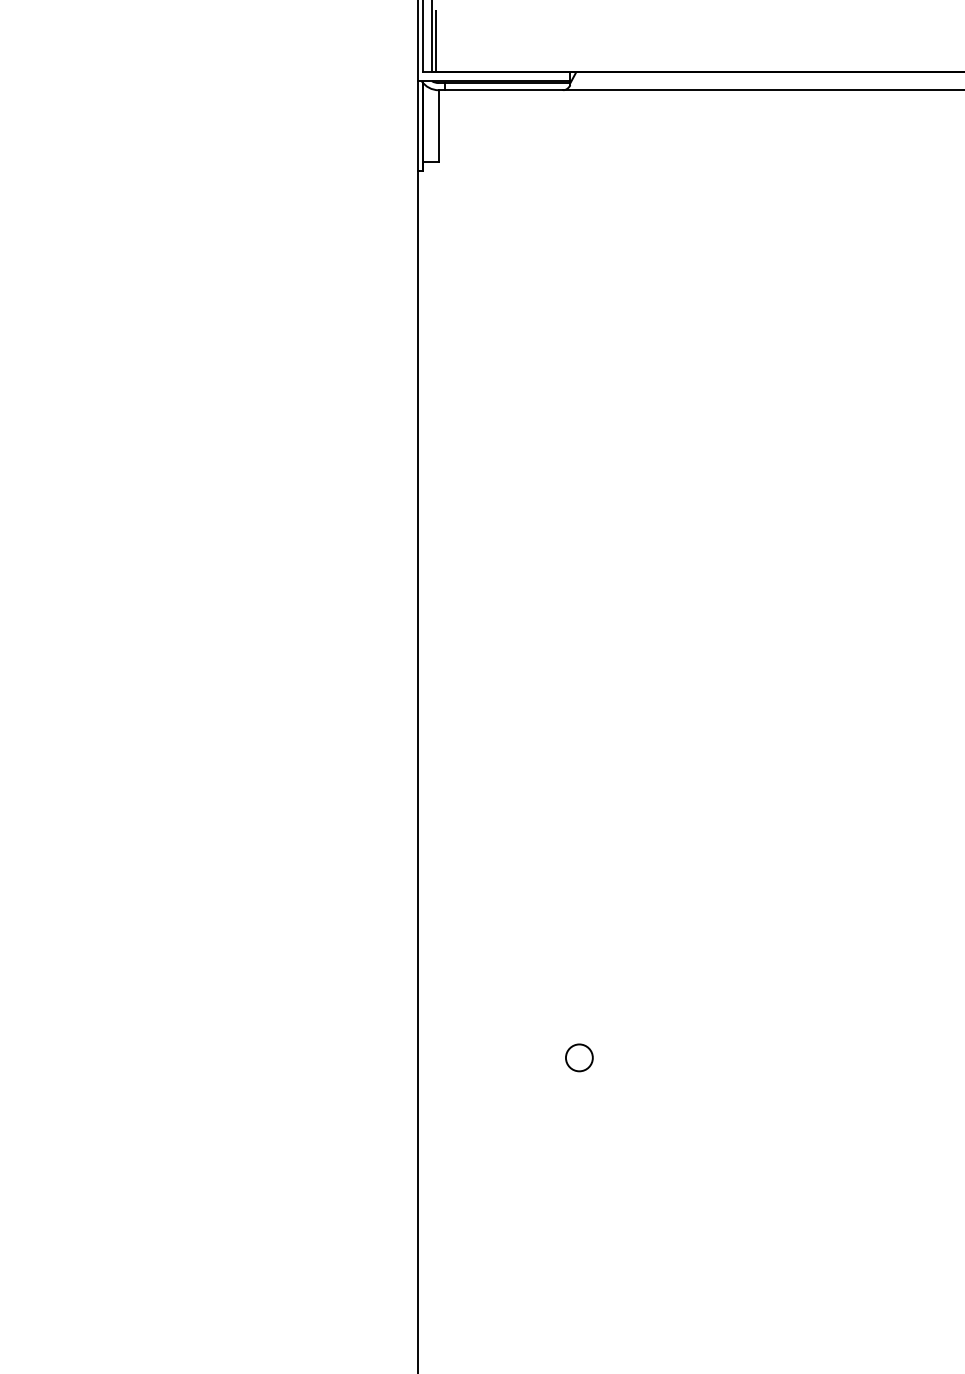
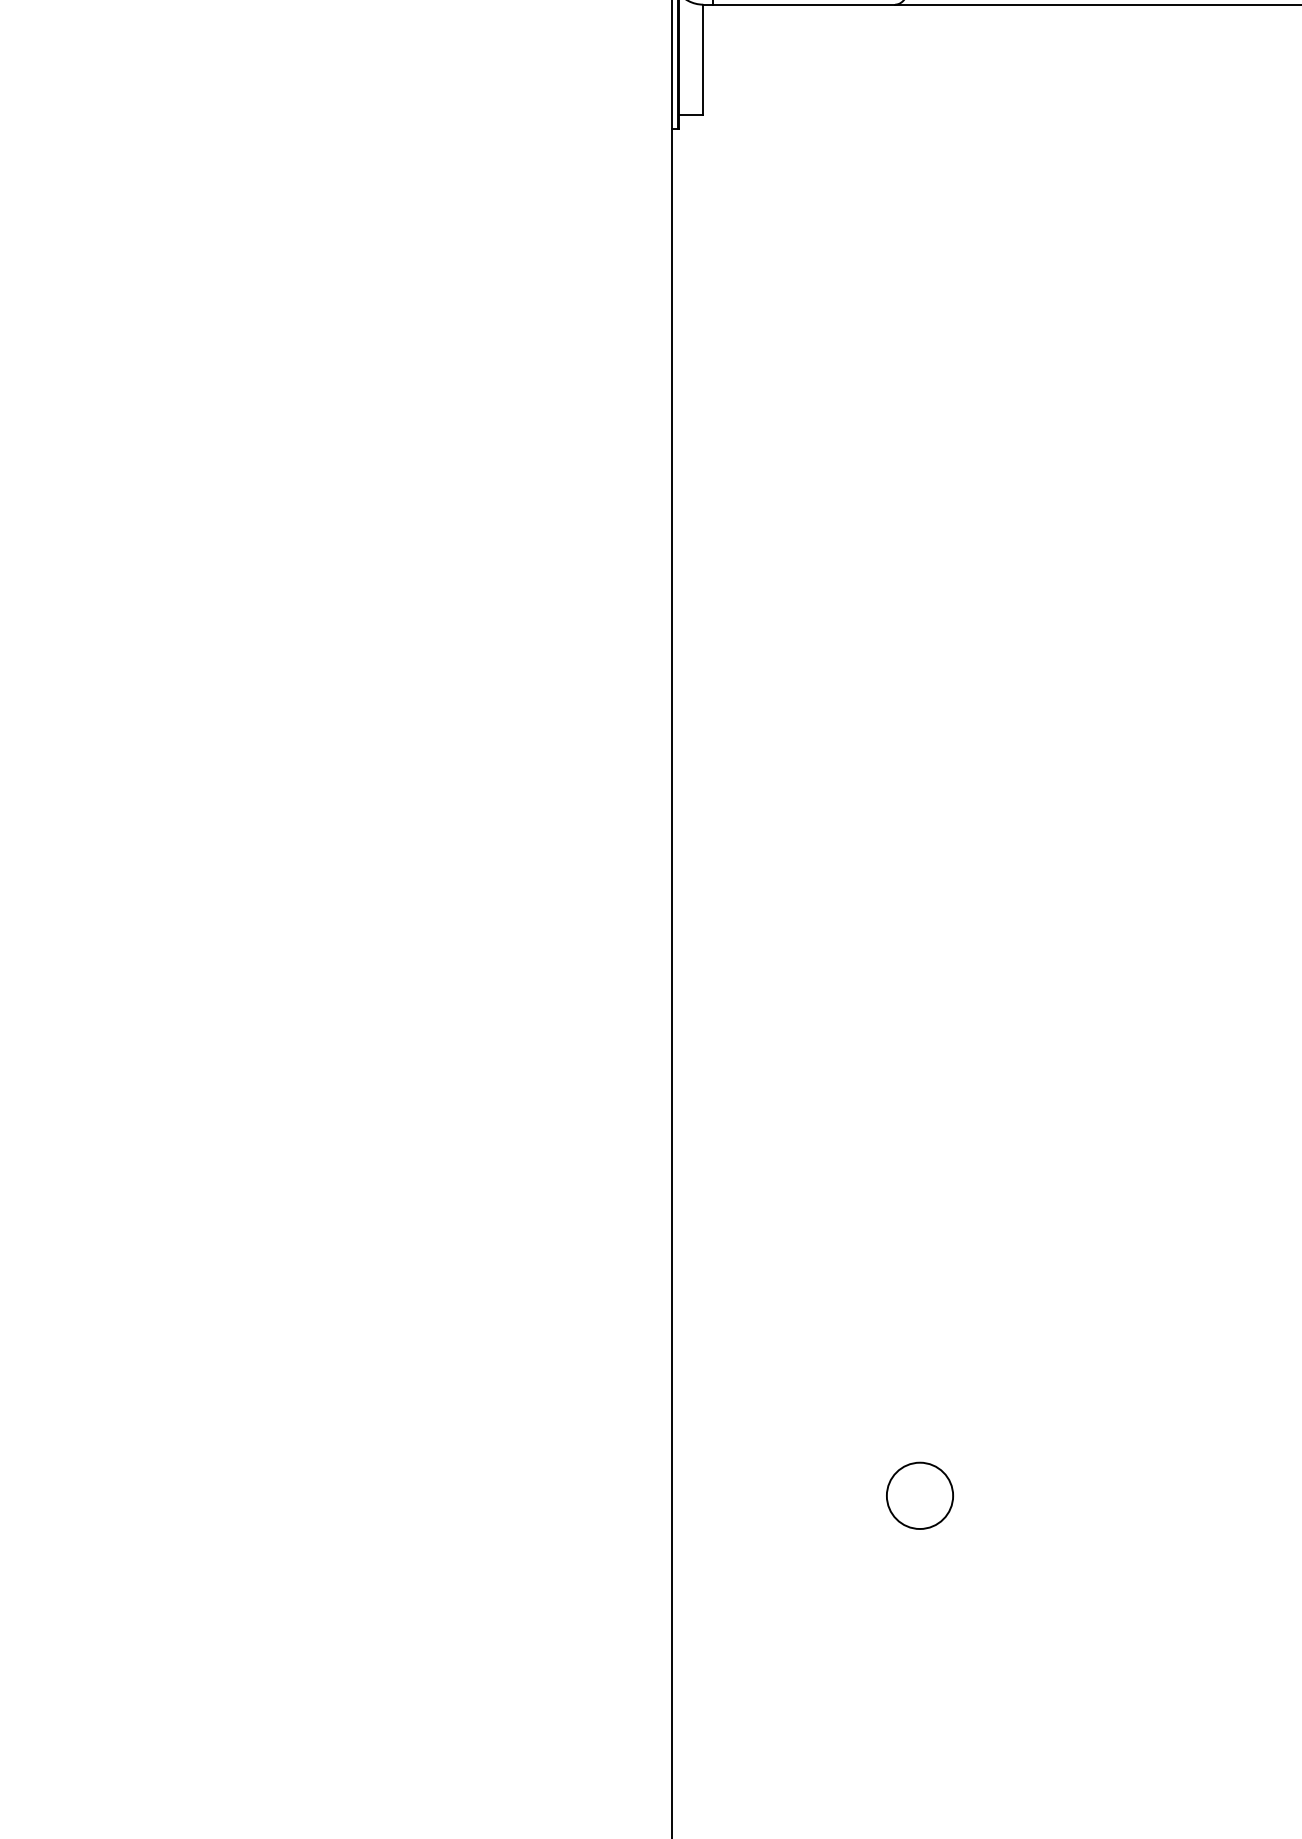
circle: (579, 1057) -> (920, 1495), size x1.6

